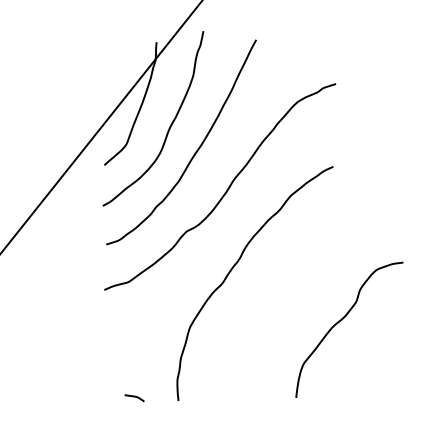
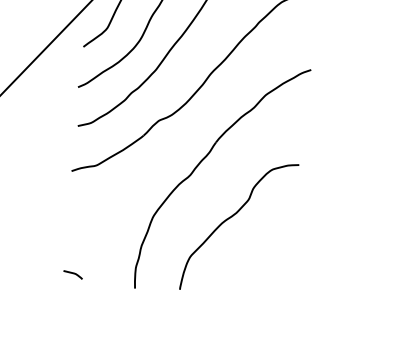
curve: (342, 320) -> (233, 217), moved
curve: (134, 397) -> (73, 274), moved

